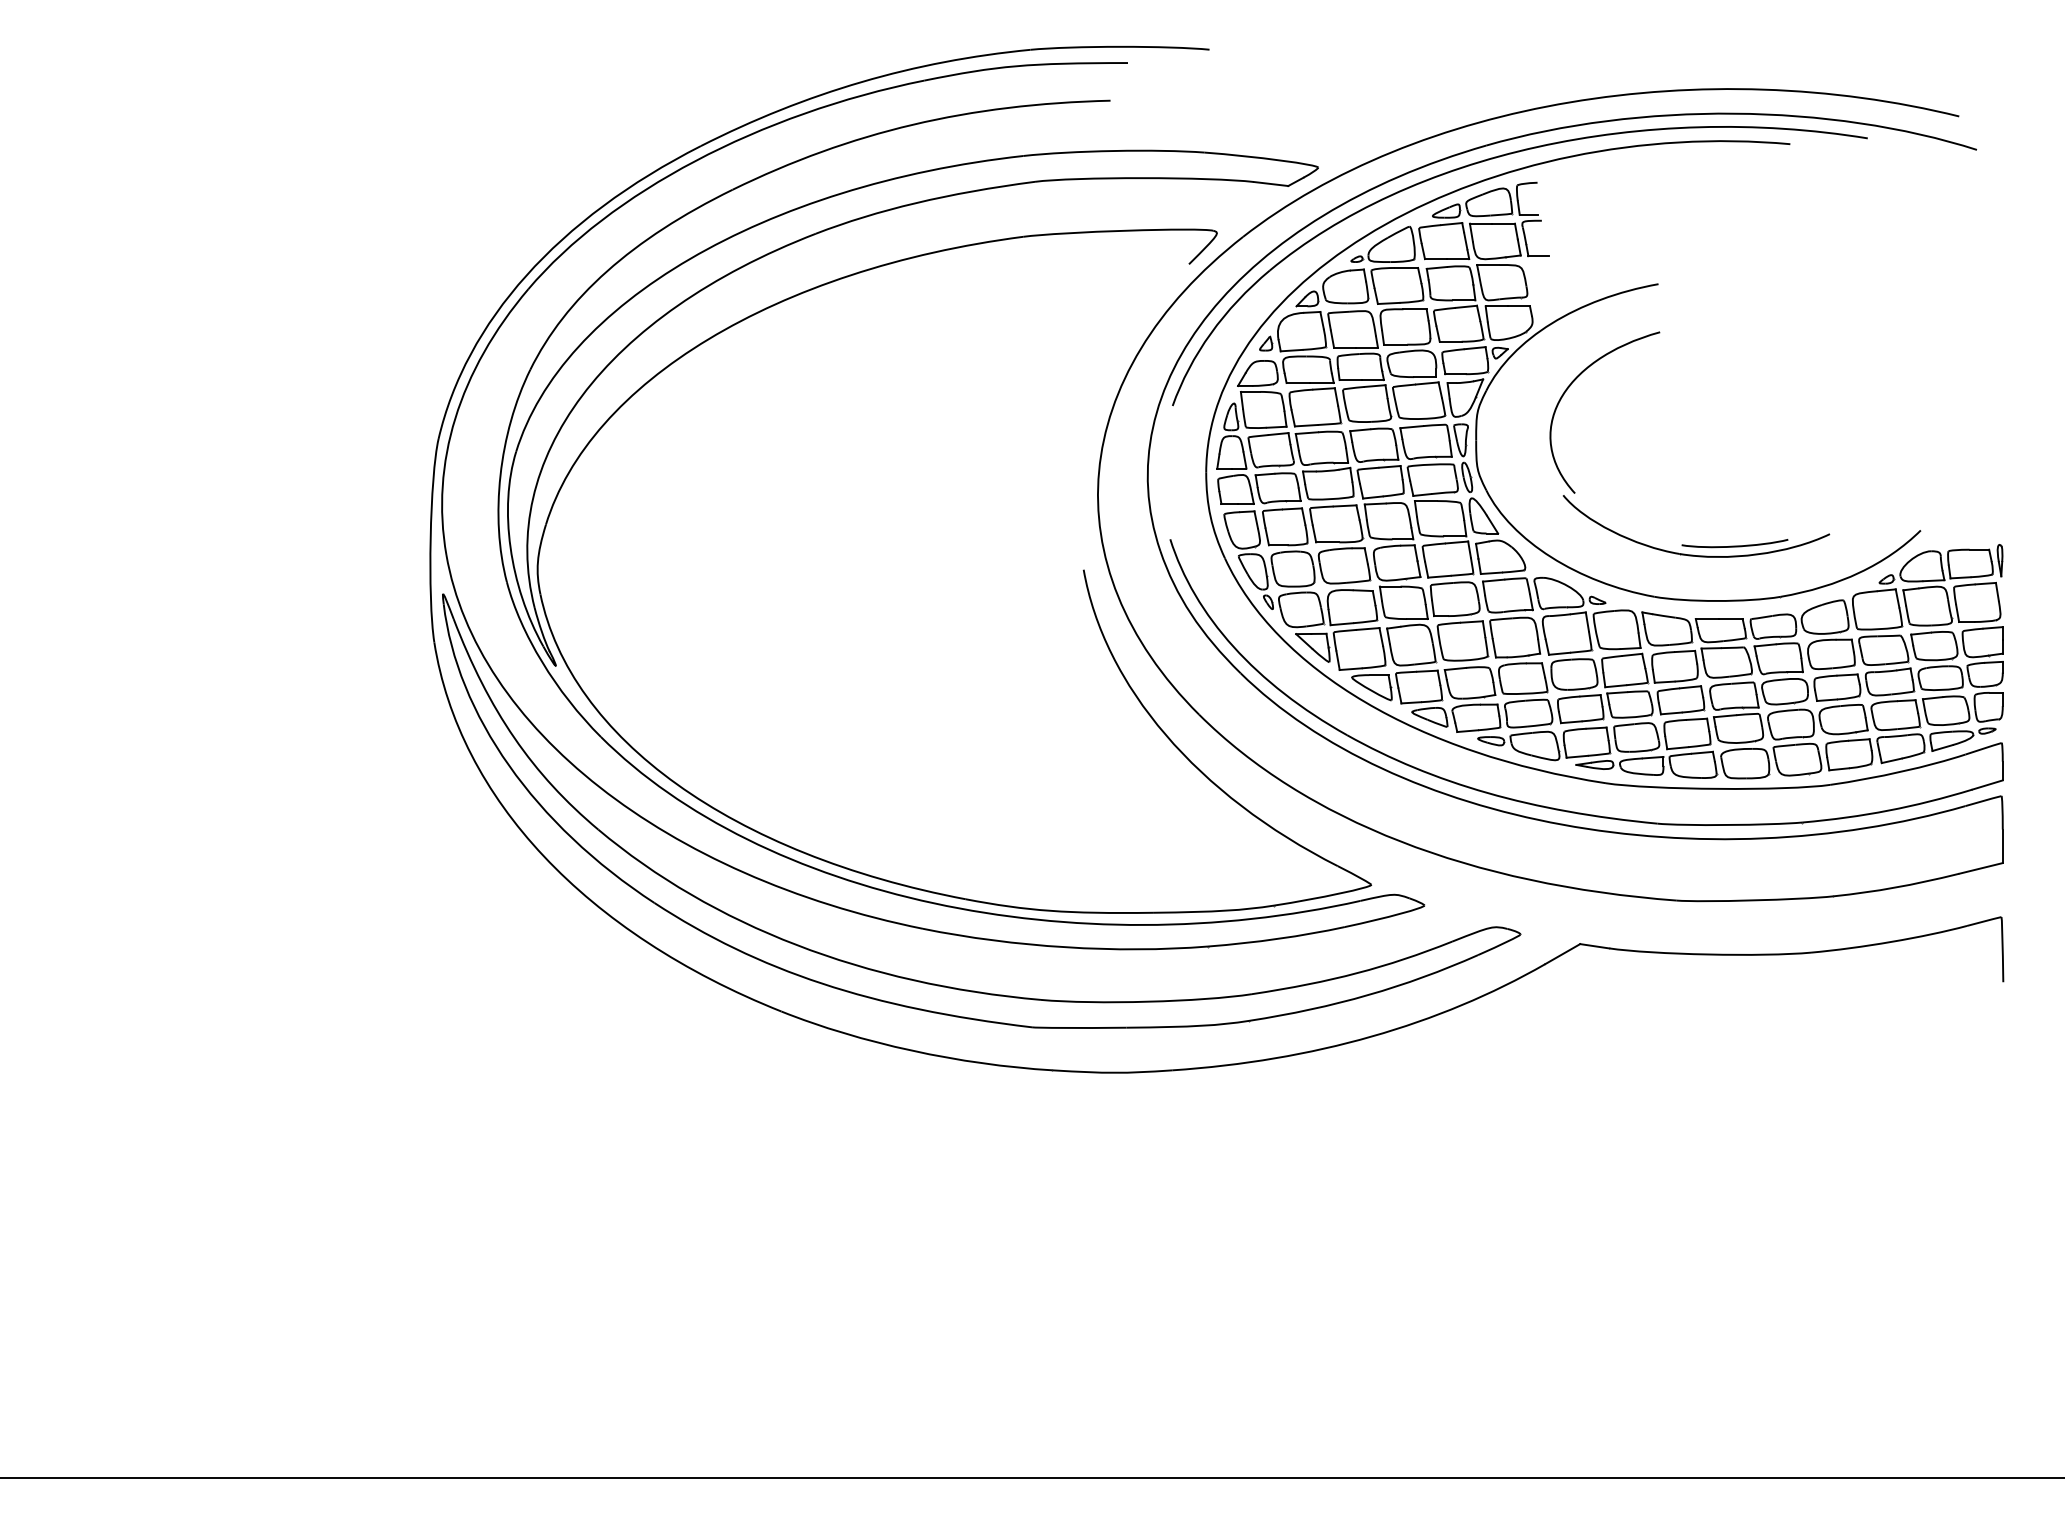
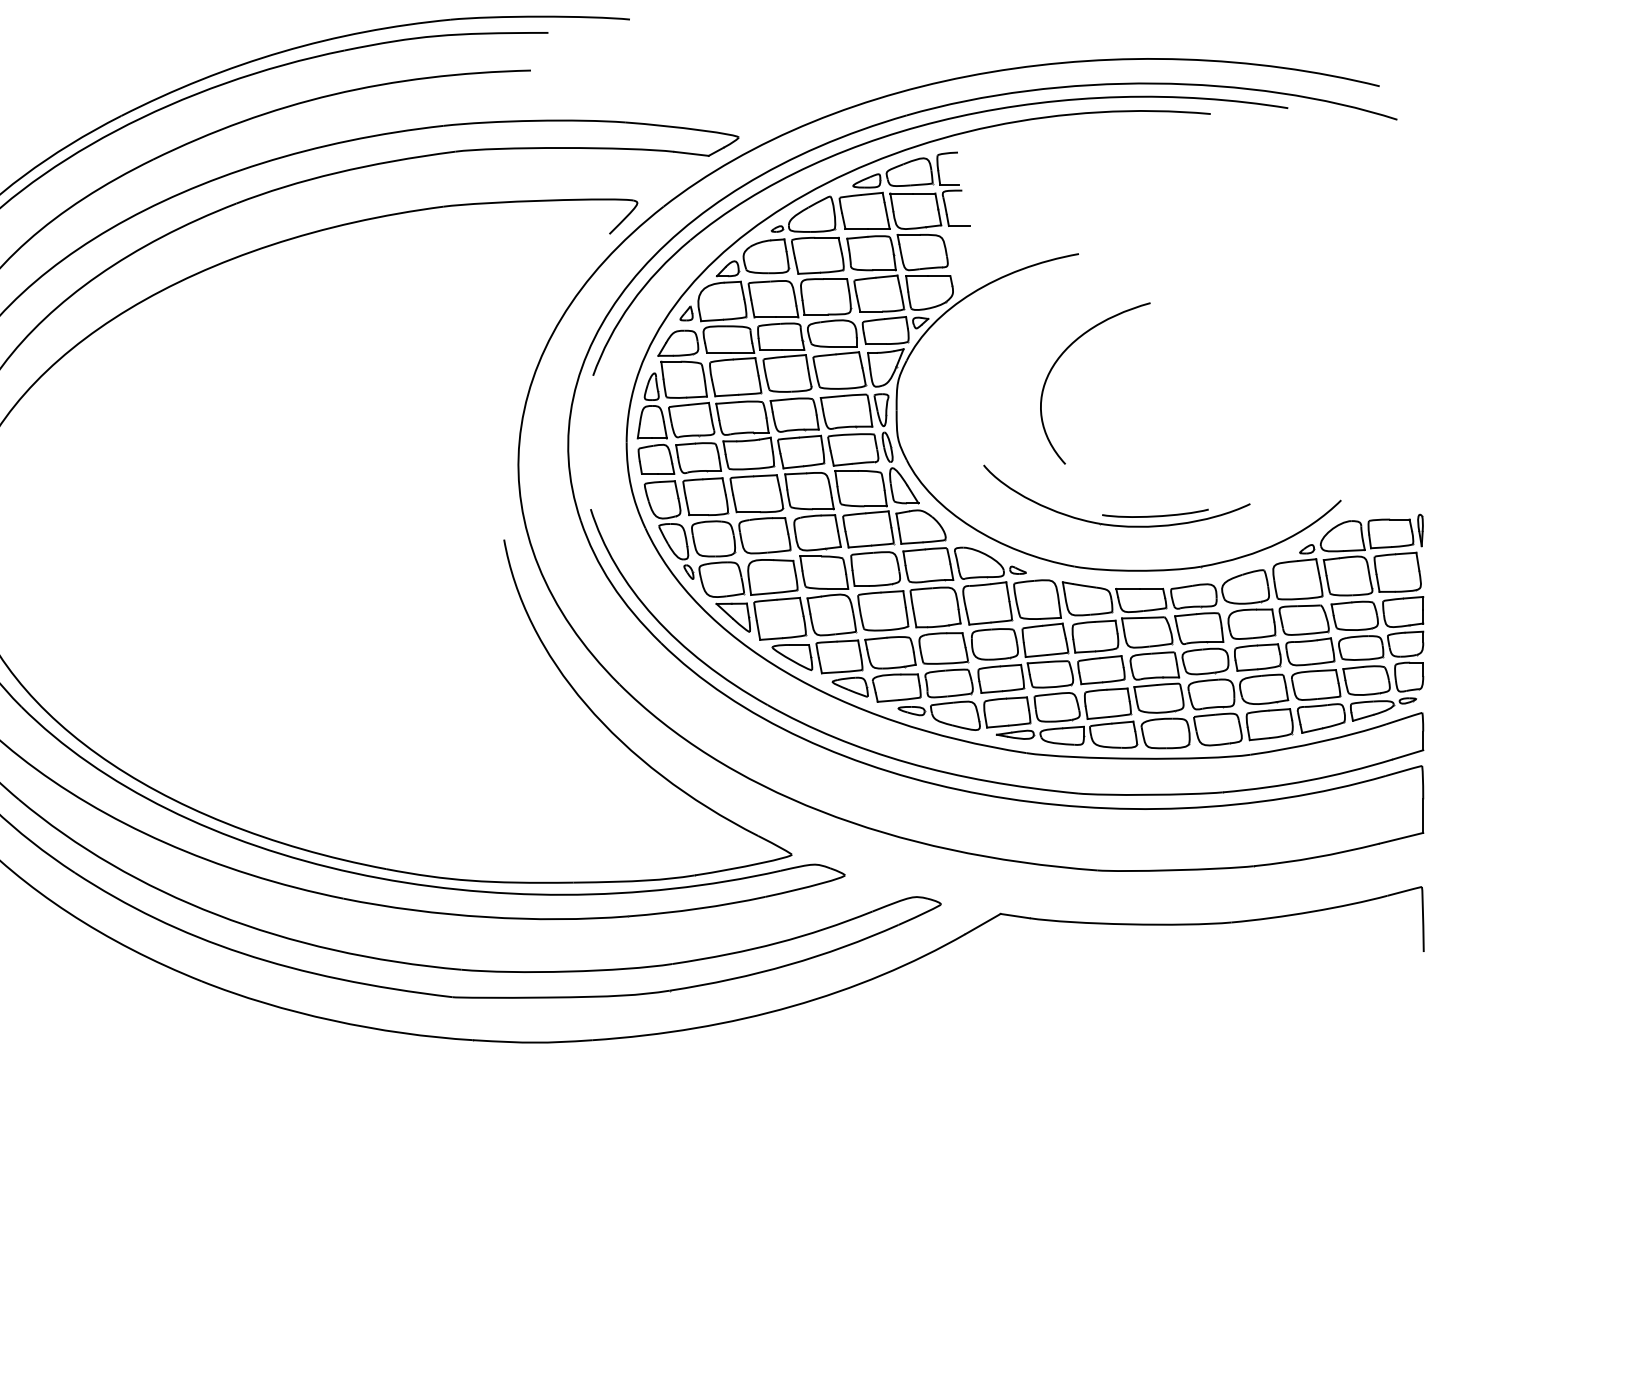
curve: (1571, 385) -> (1061, 356), moved

